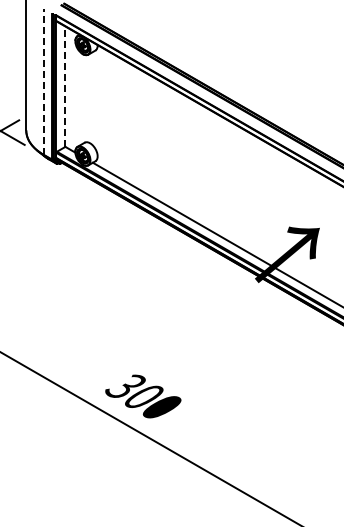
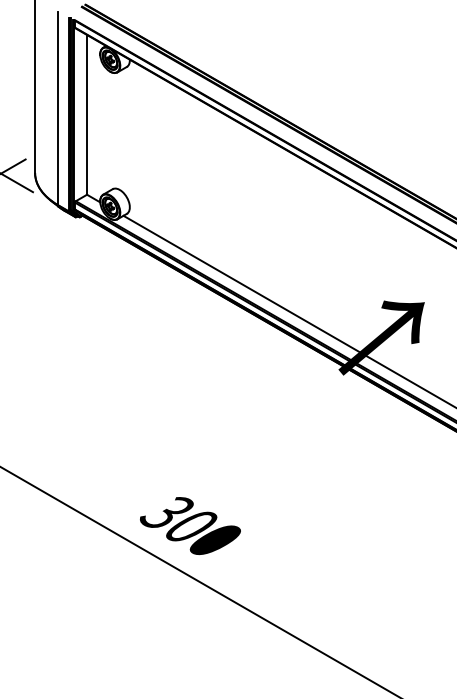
line: (43, 82) -> (57, 109), dashed -> solid
line: (65, 86) -> (87, 114), dashed -> solid

